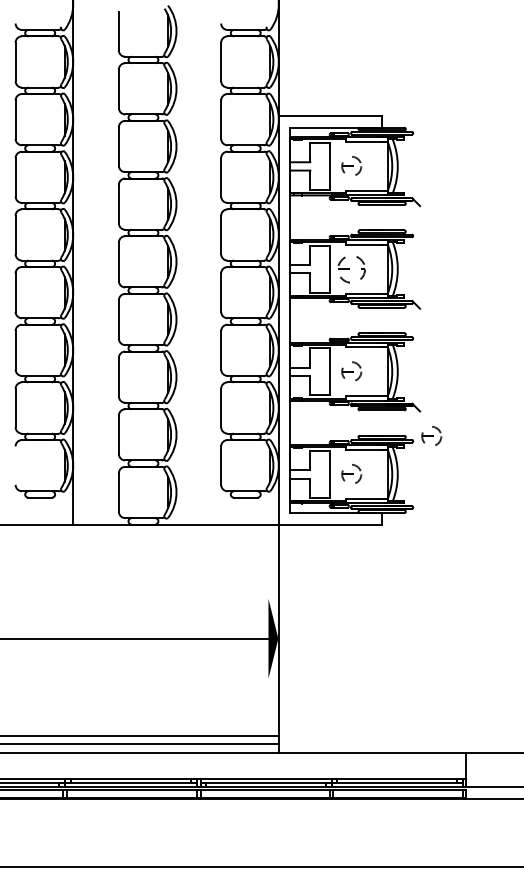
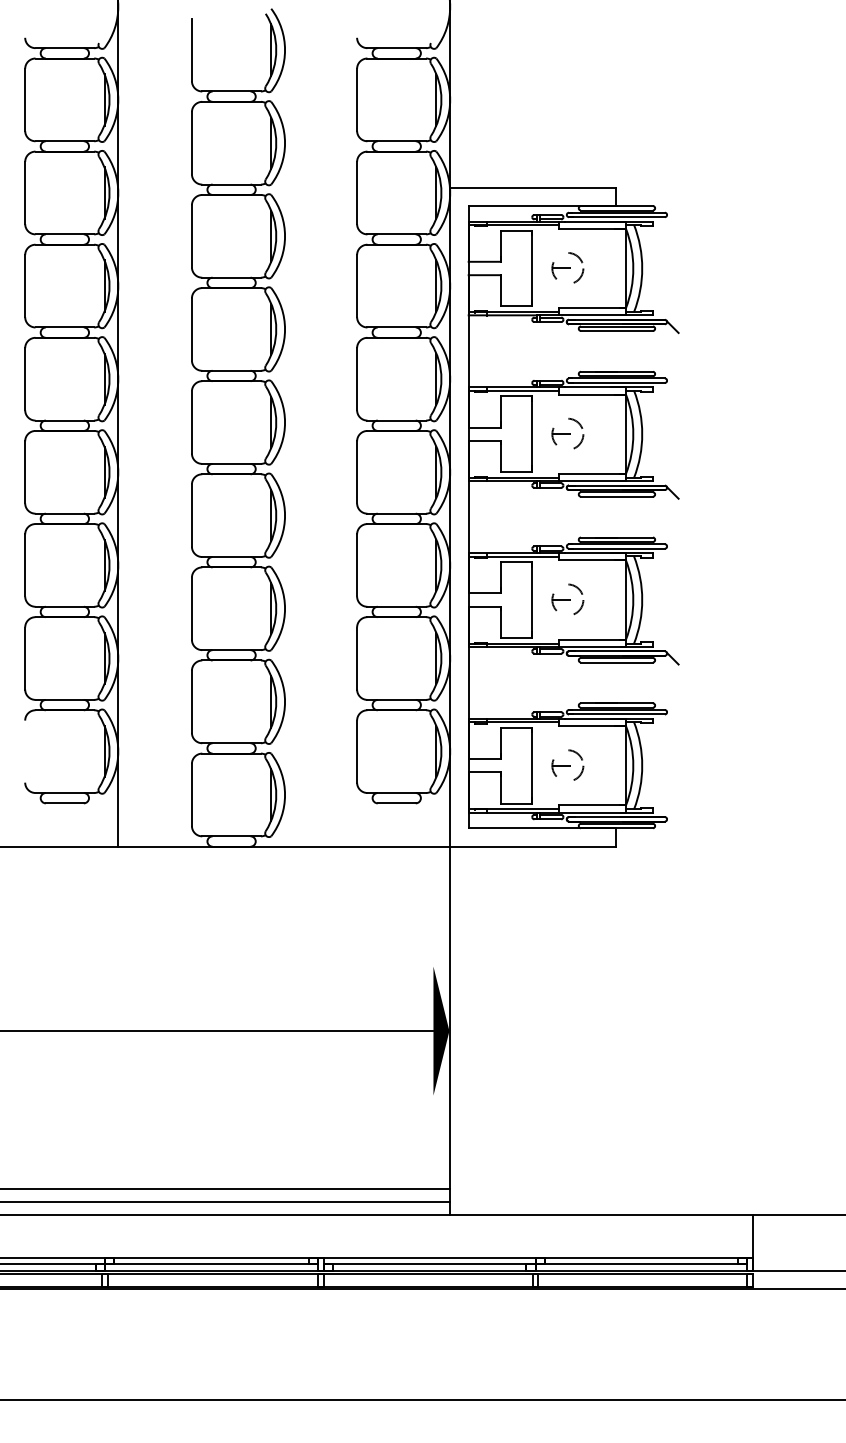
part: (351, 268) -> (567, 433), size x0.71
part: (431, 435) -> (696, 702), removed

